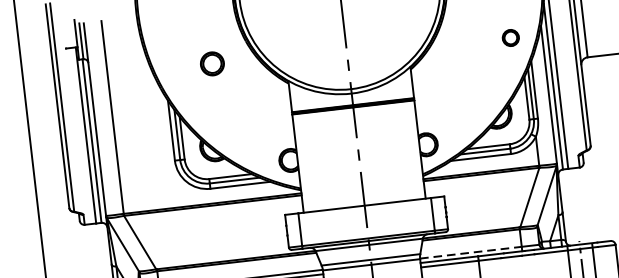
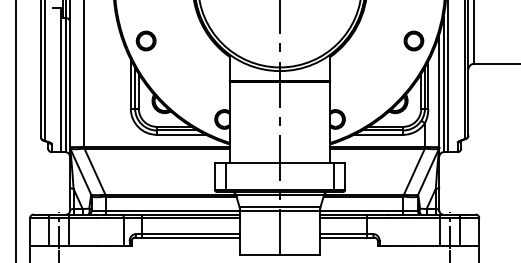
part: (510, 37) -> (413, 40), size x1.43
part: (211, 63) -> (145, 40), moved
line: (470, 252) -> (361, 210), dashed -> solid

